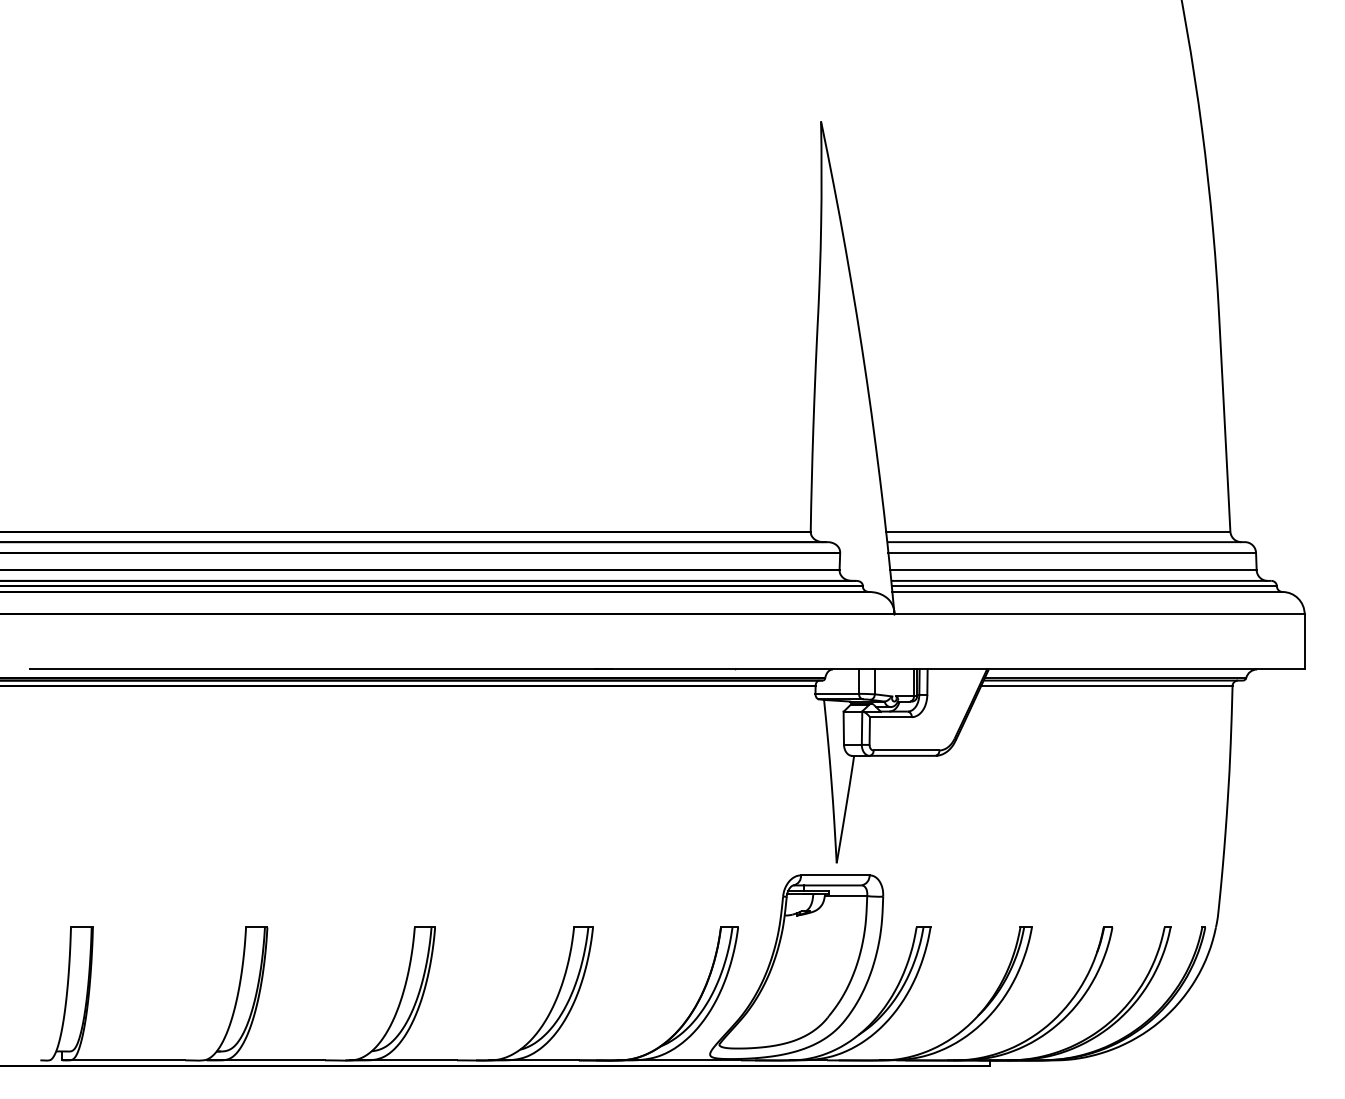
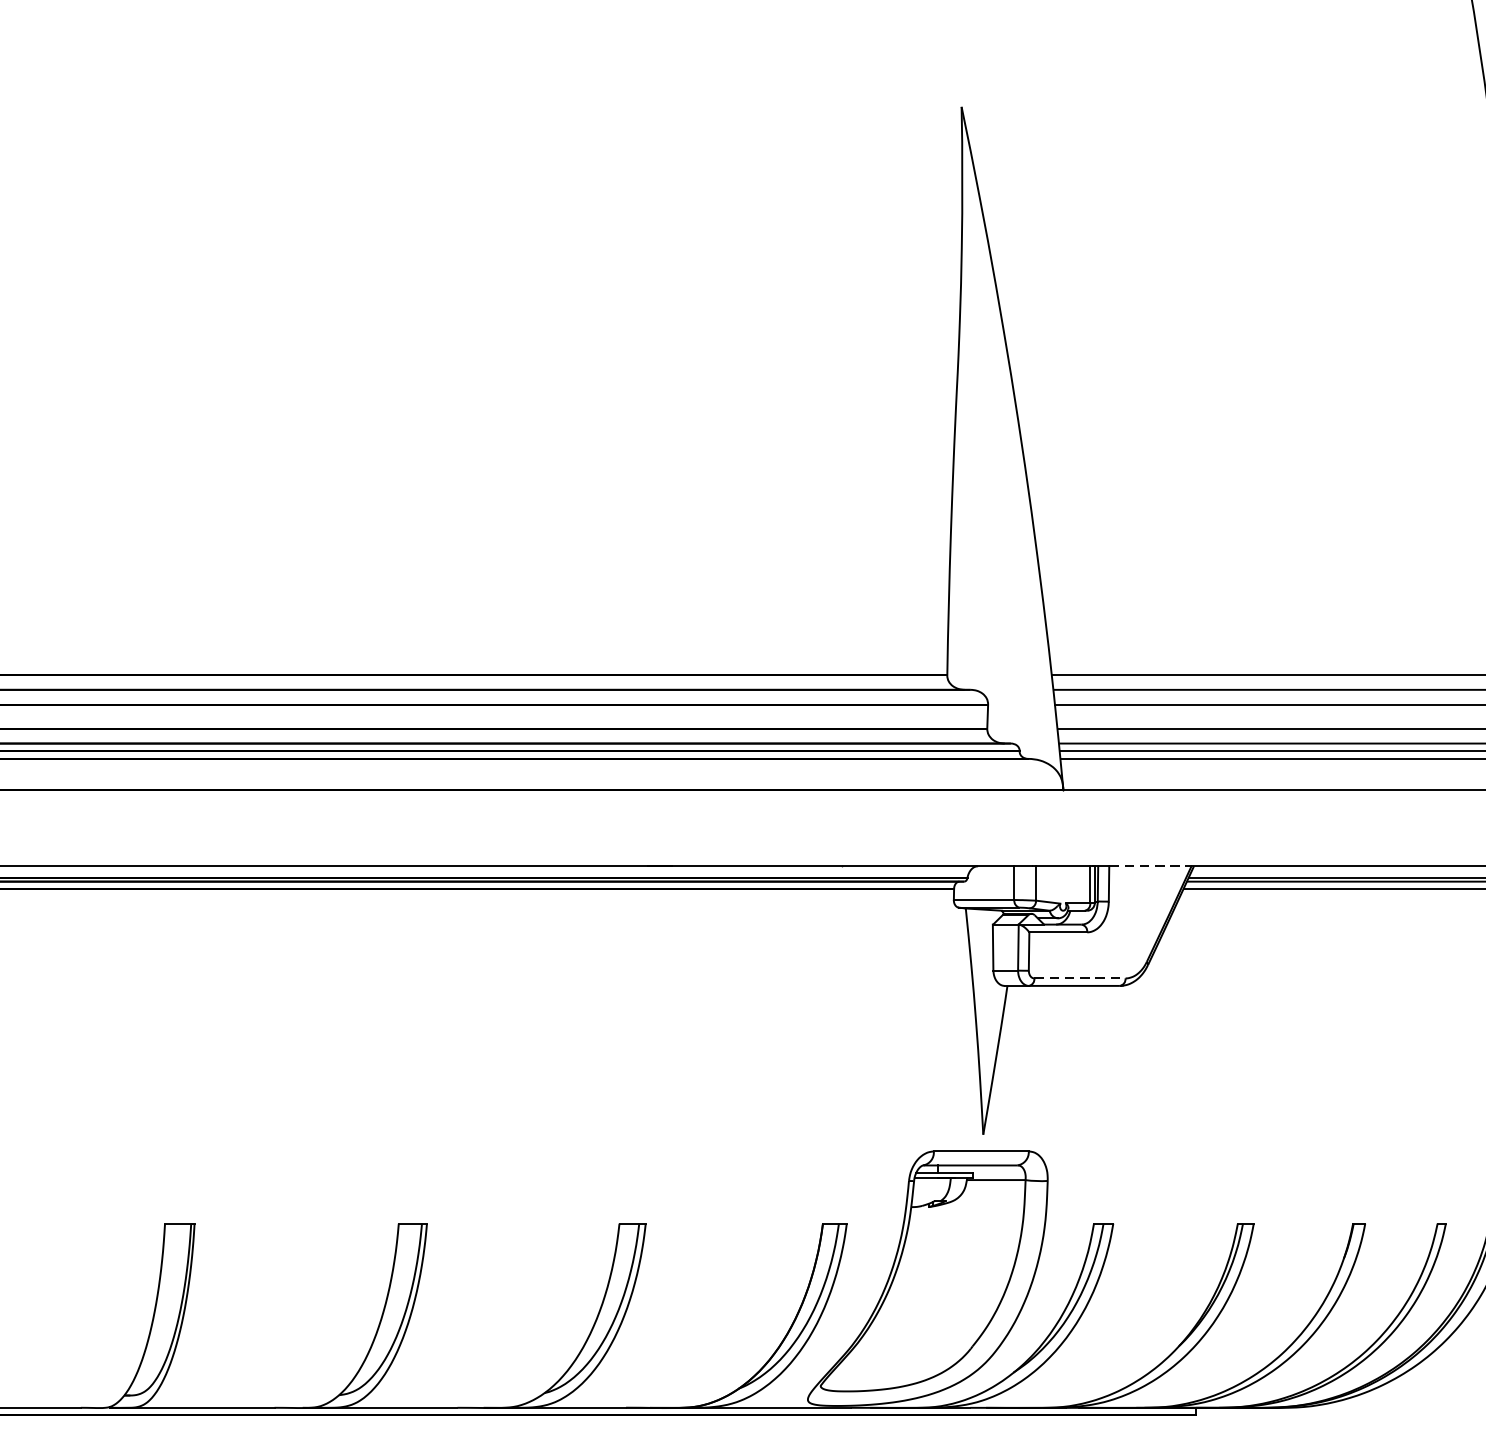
line: (957, 669) -> (1150, 866), solid -> dashed
line: (906, 750) -> (1079, 978), solid -> dashed

